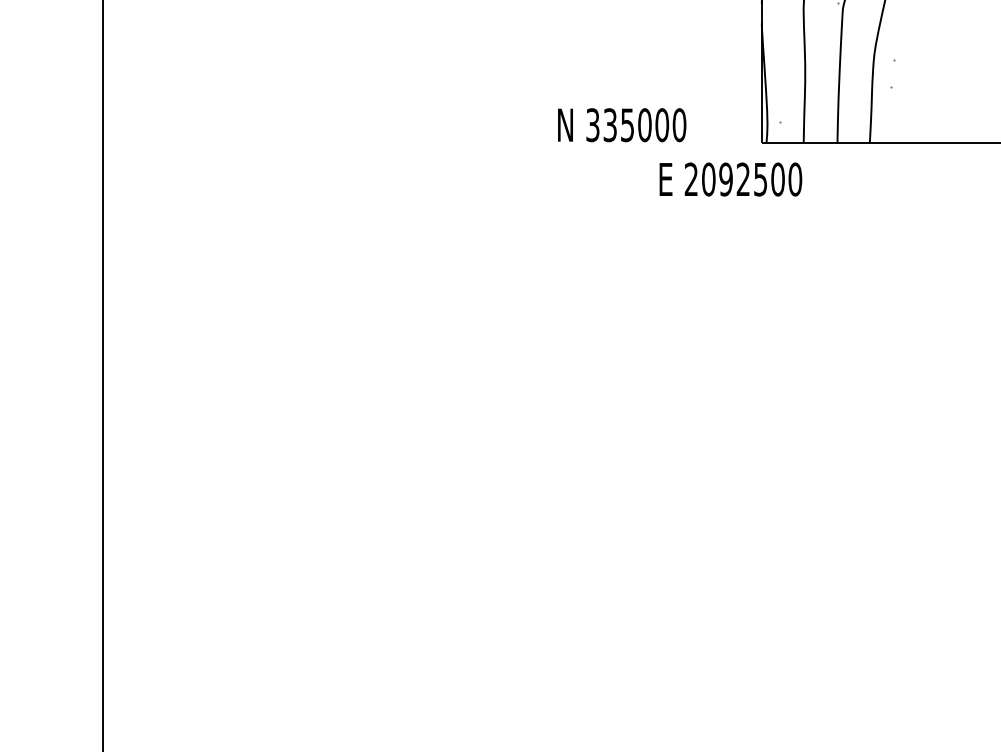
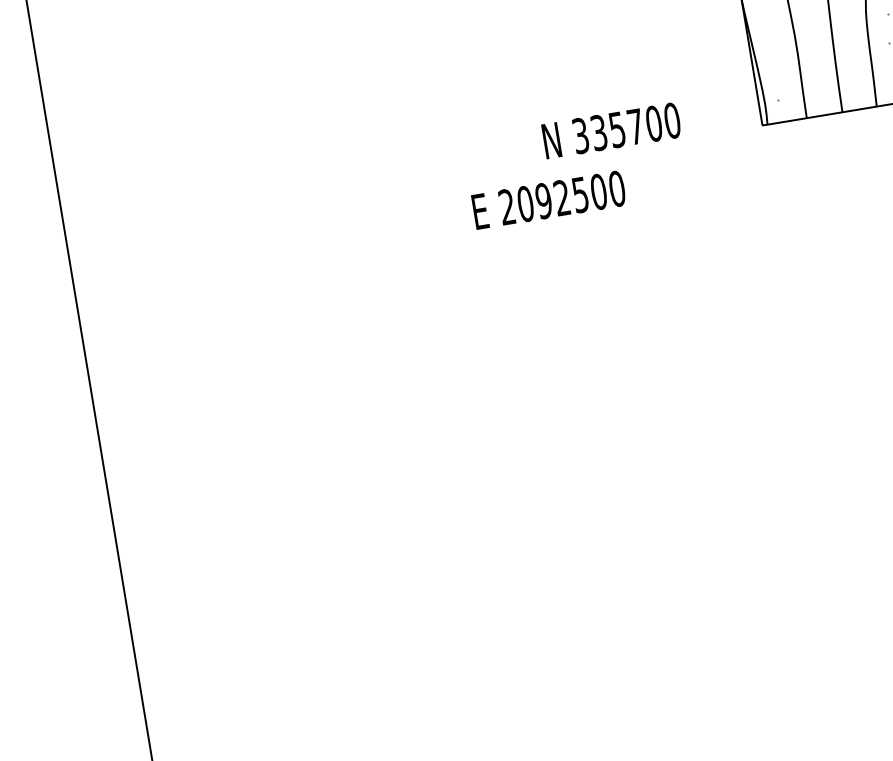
text: (644, 125) -> (635, 127), 335000 -> 335700
text: (730, 179) -> (548, 200), moved

